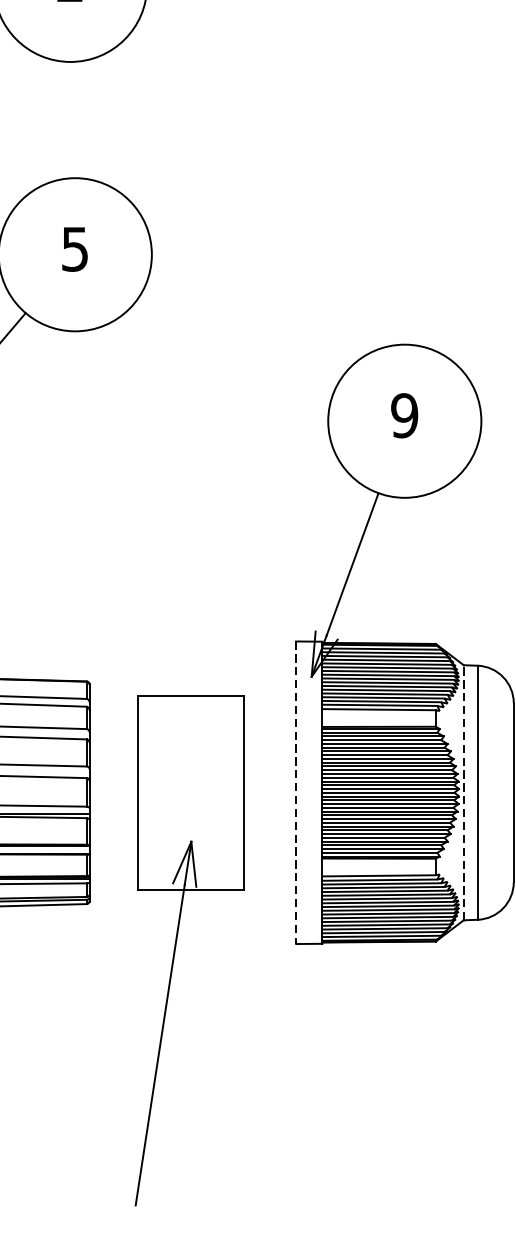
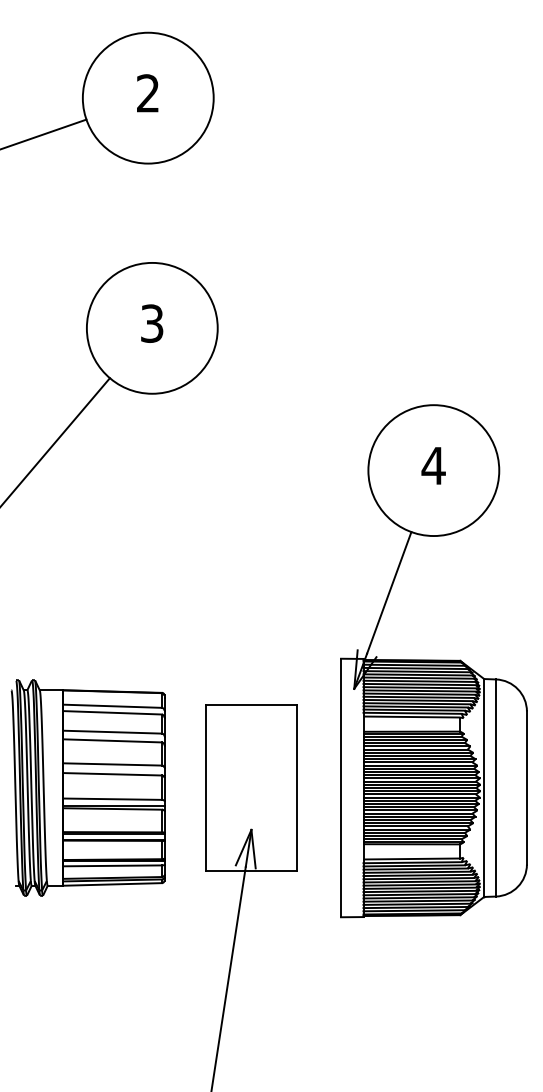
text: (75, 249) -> (152, 323), 5 -> 3
text: (404, 415) -> (433, 465), 9 -> 4
line: (296, 793) -> (341, 788), dashed -> solid
line: (464, 793) -> (484, 788), dashed -> solid

